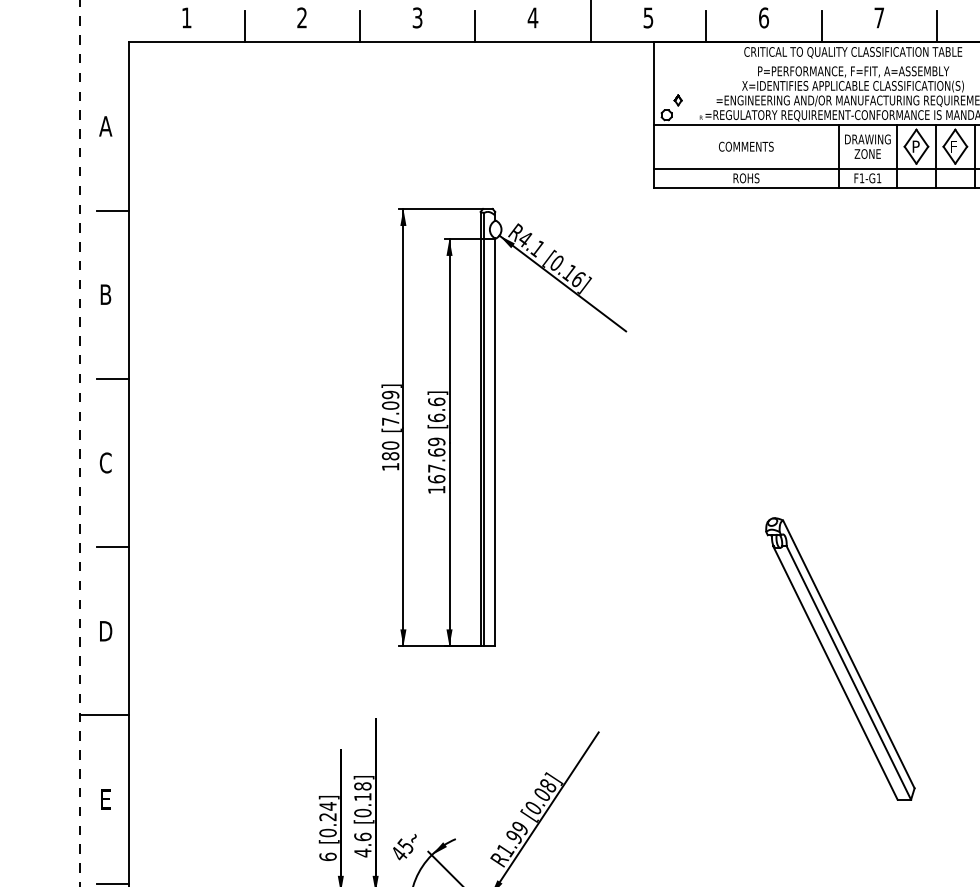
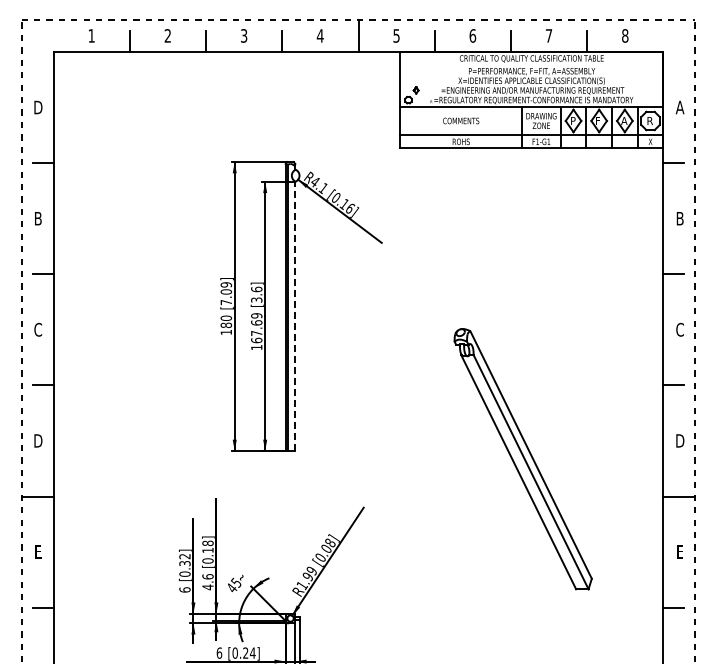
text: (106, 126) -> (38, 107), A -> D
text: (436, 417) -> (256, 299), [6.6] -> [3.6]
line: (495, 442) -> (295, 316), solid -> dashed
part: (840, 659) -> (523, 459), size x1.4
text: (327, 810) -> (184, 559), [0.24] -> [0.32]

